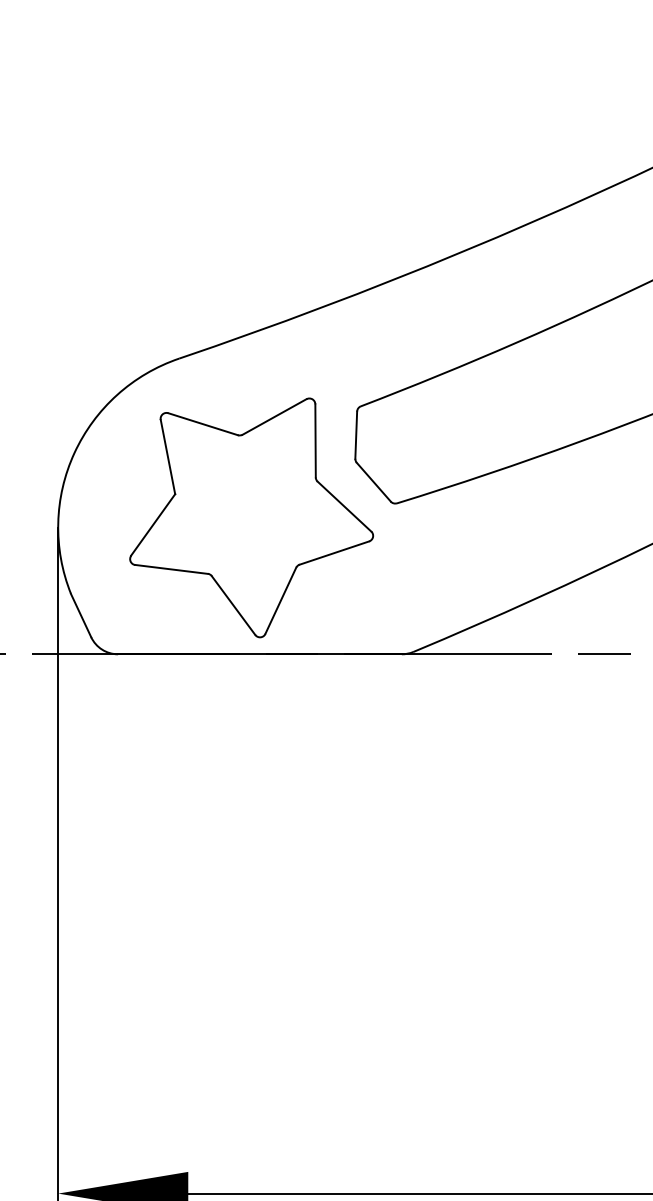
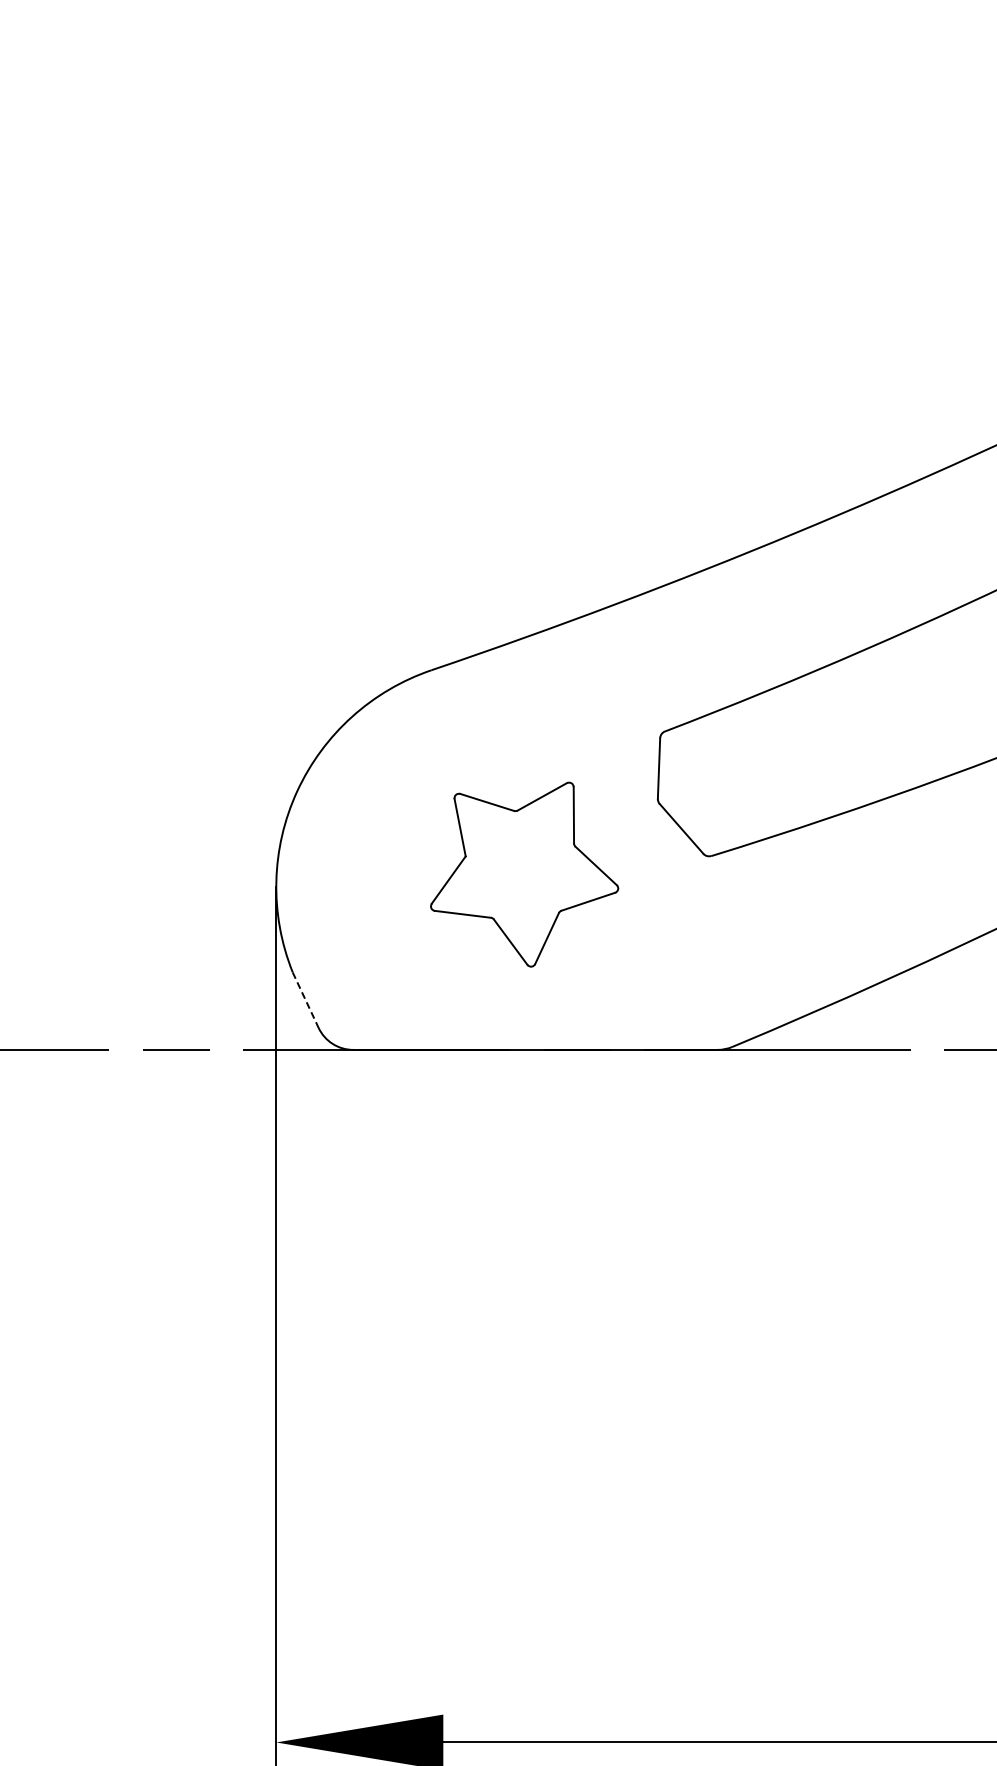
part: (251, 517) -> (524, 874), size x0.6
line: (80, 615) -> (305, 1000), solid -> dashed

